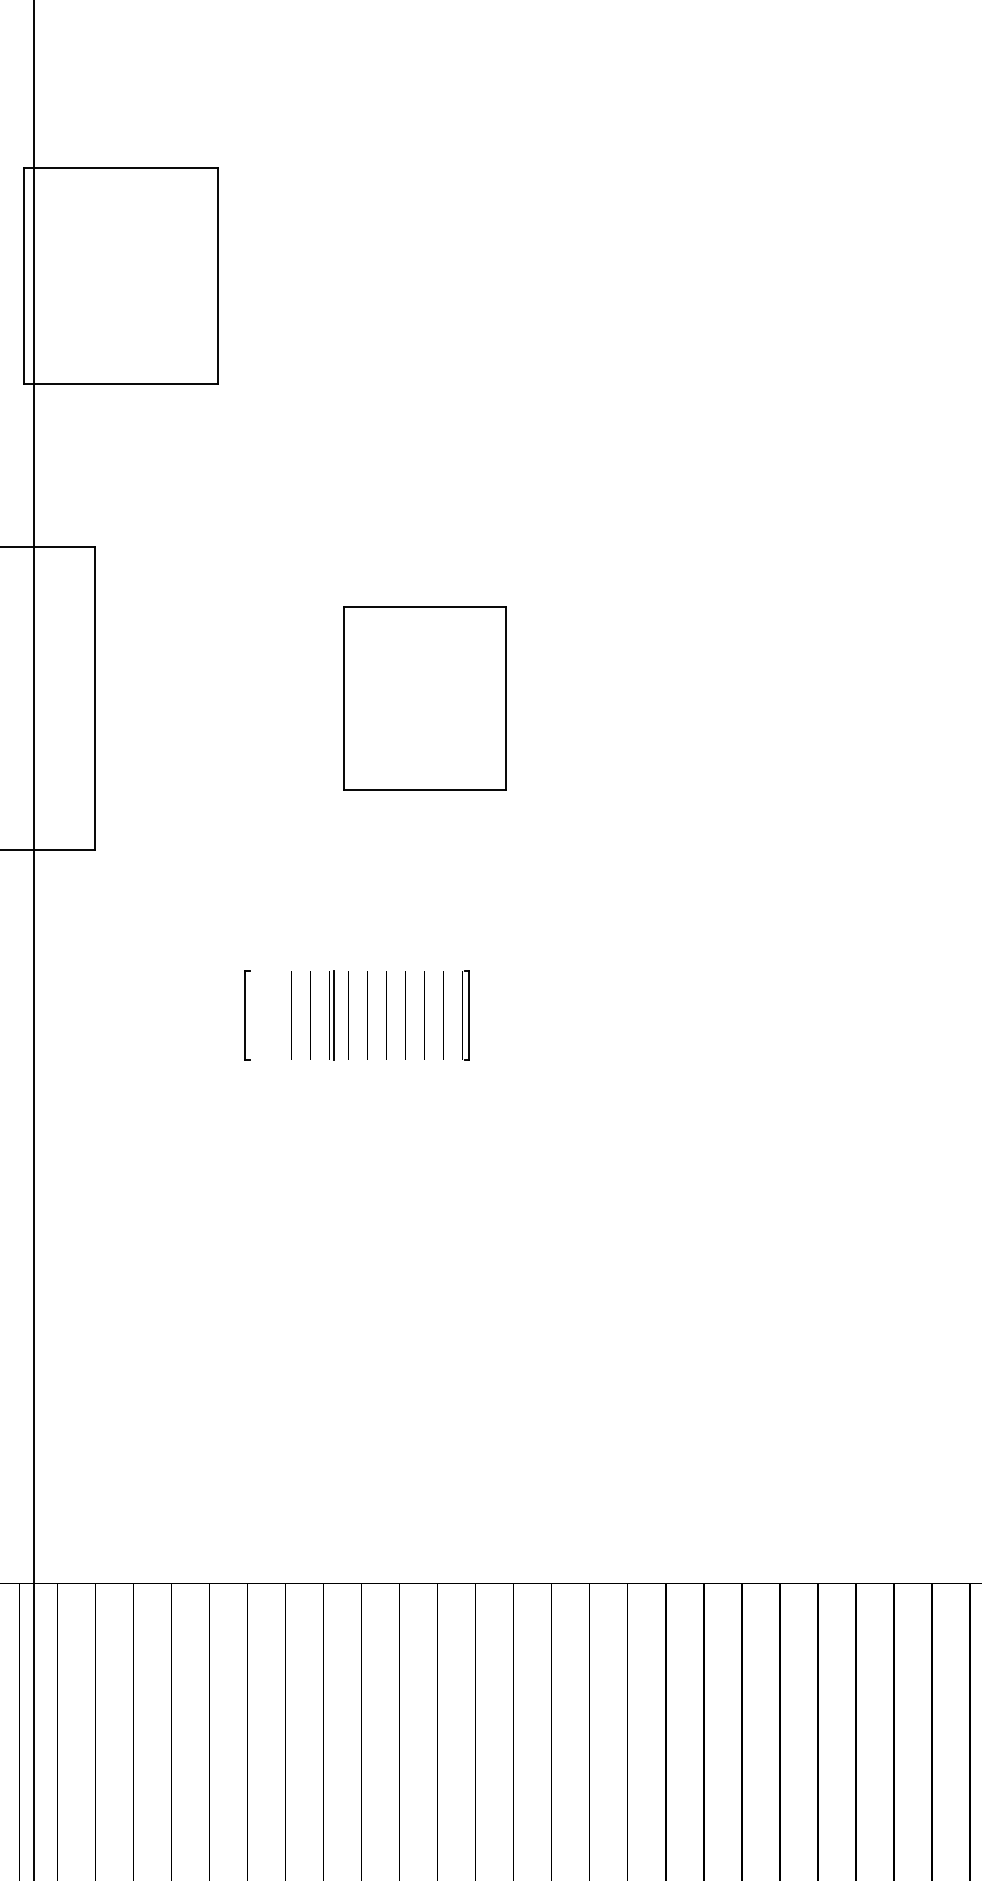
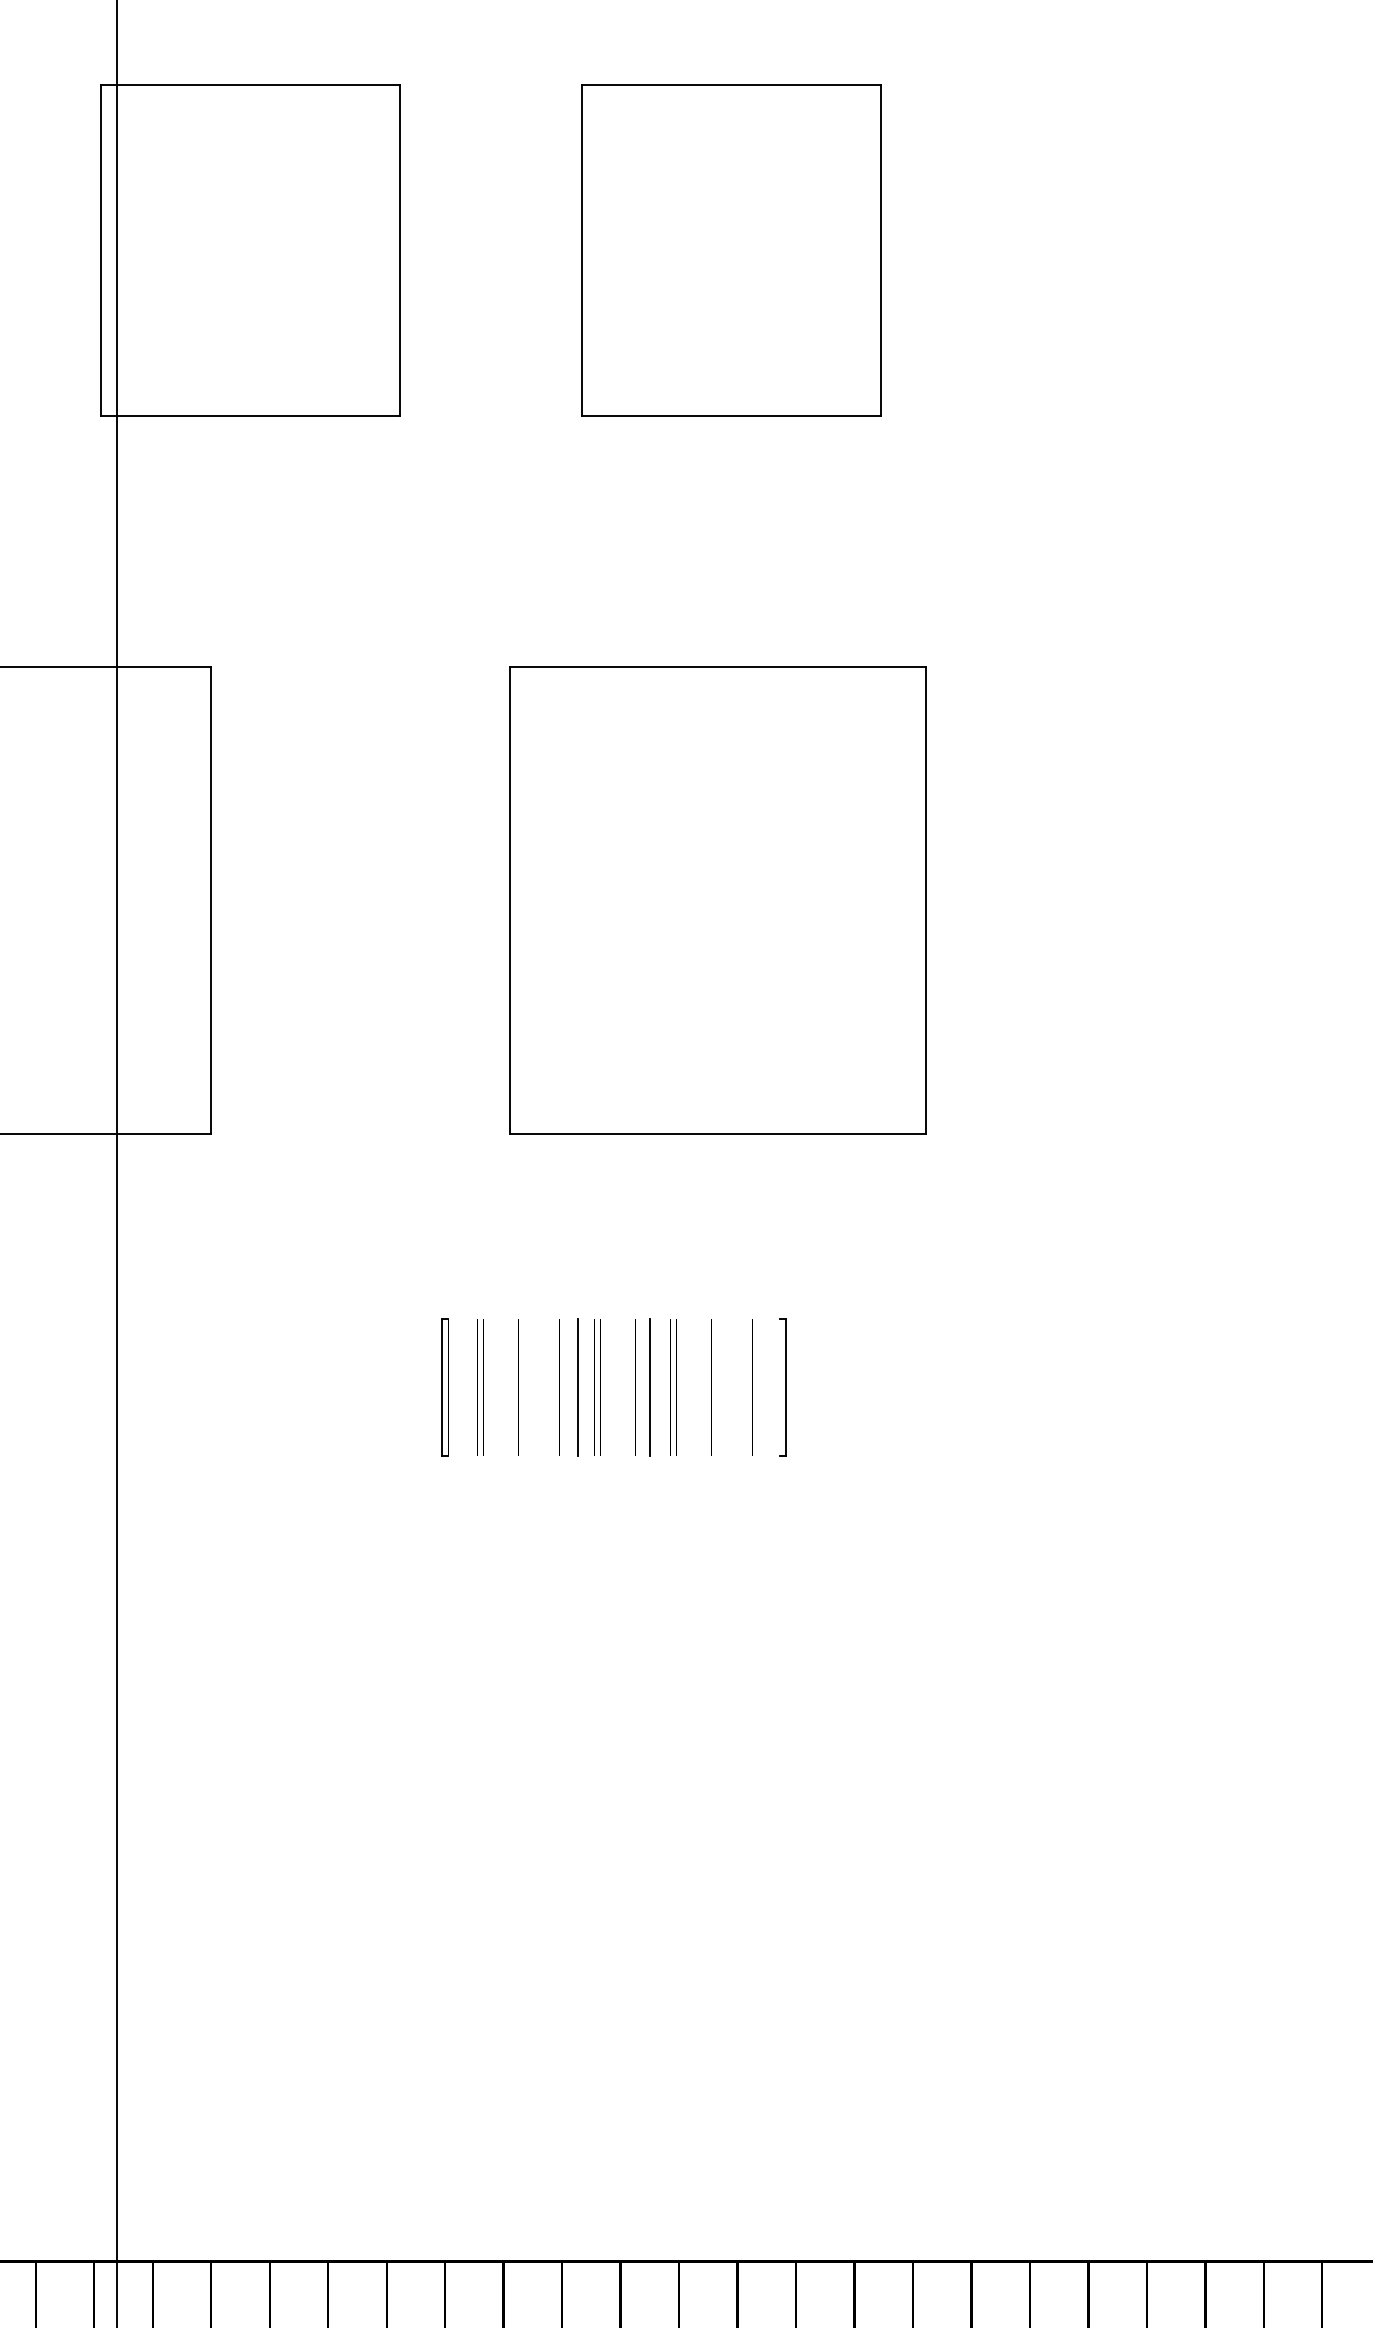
part: (433, 275) -> (731, 249), added
part: (424, 698) -> (717, 900), size x1.67
line: (380, 1014) -> (649, 1386), added

